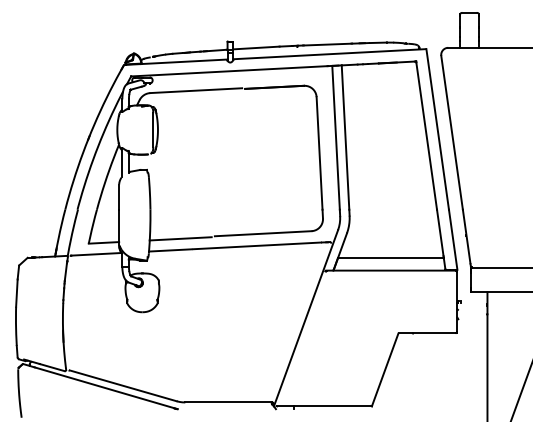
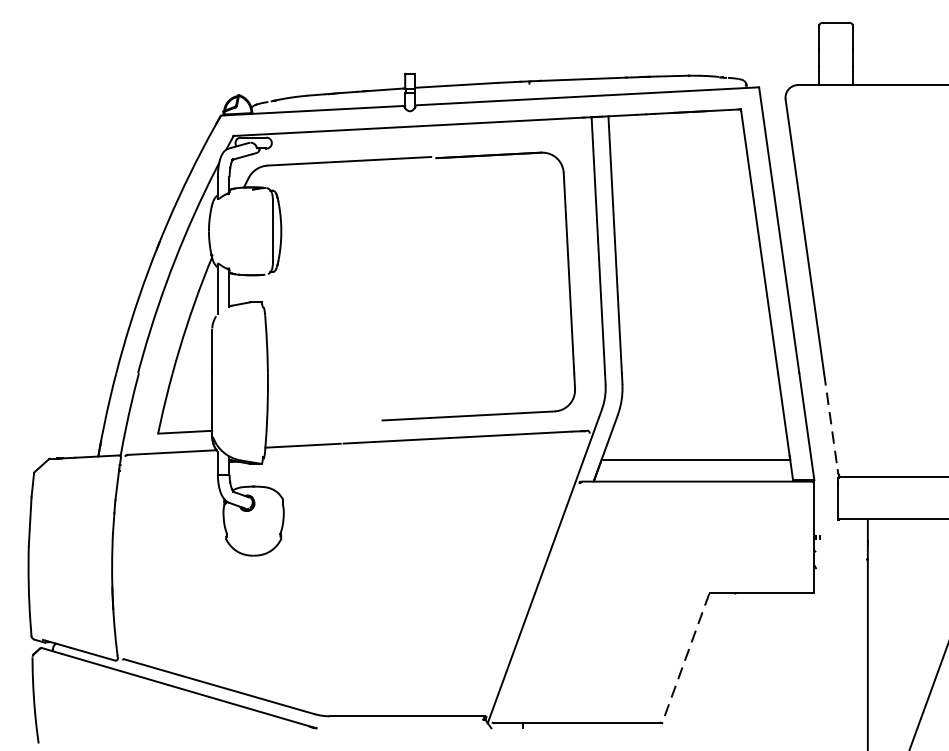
line: (466, 237) -> (830, 422), solid -> dashed
line: (180, 238) -> (321, 424), removed
line: (385, 369) -> (686, 657), solid -> dashed

